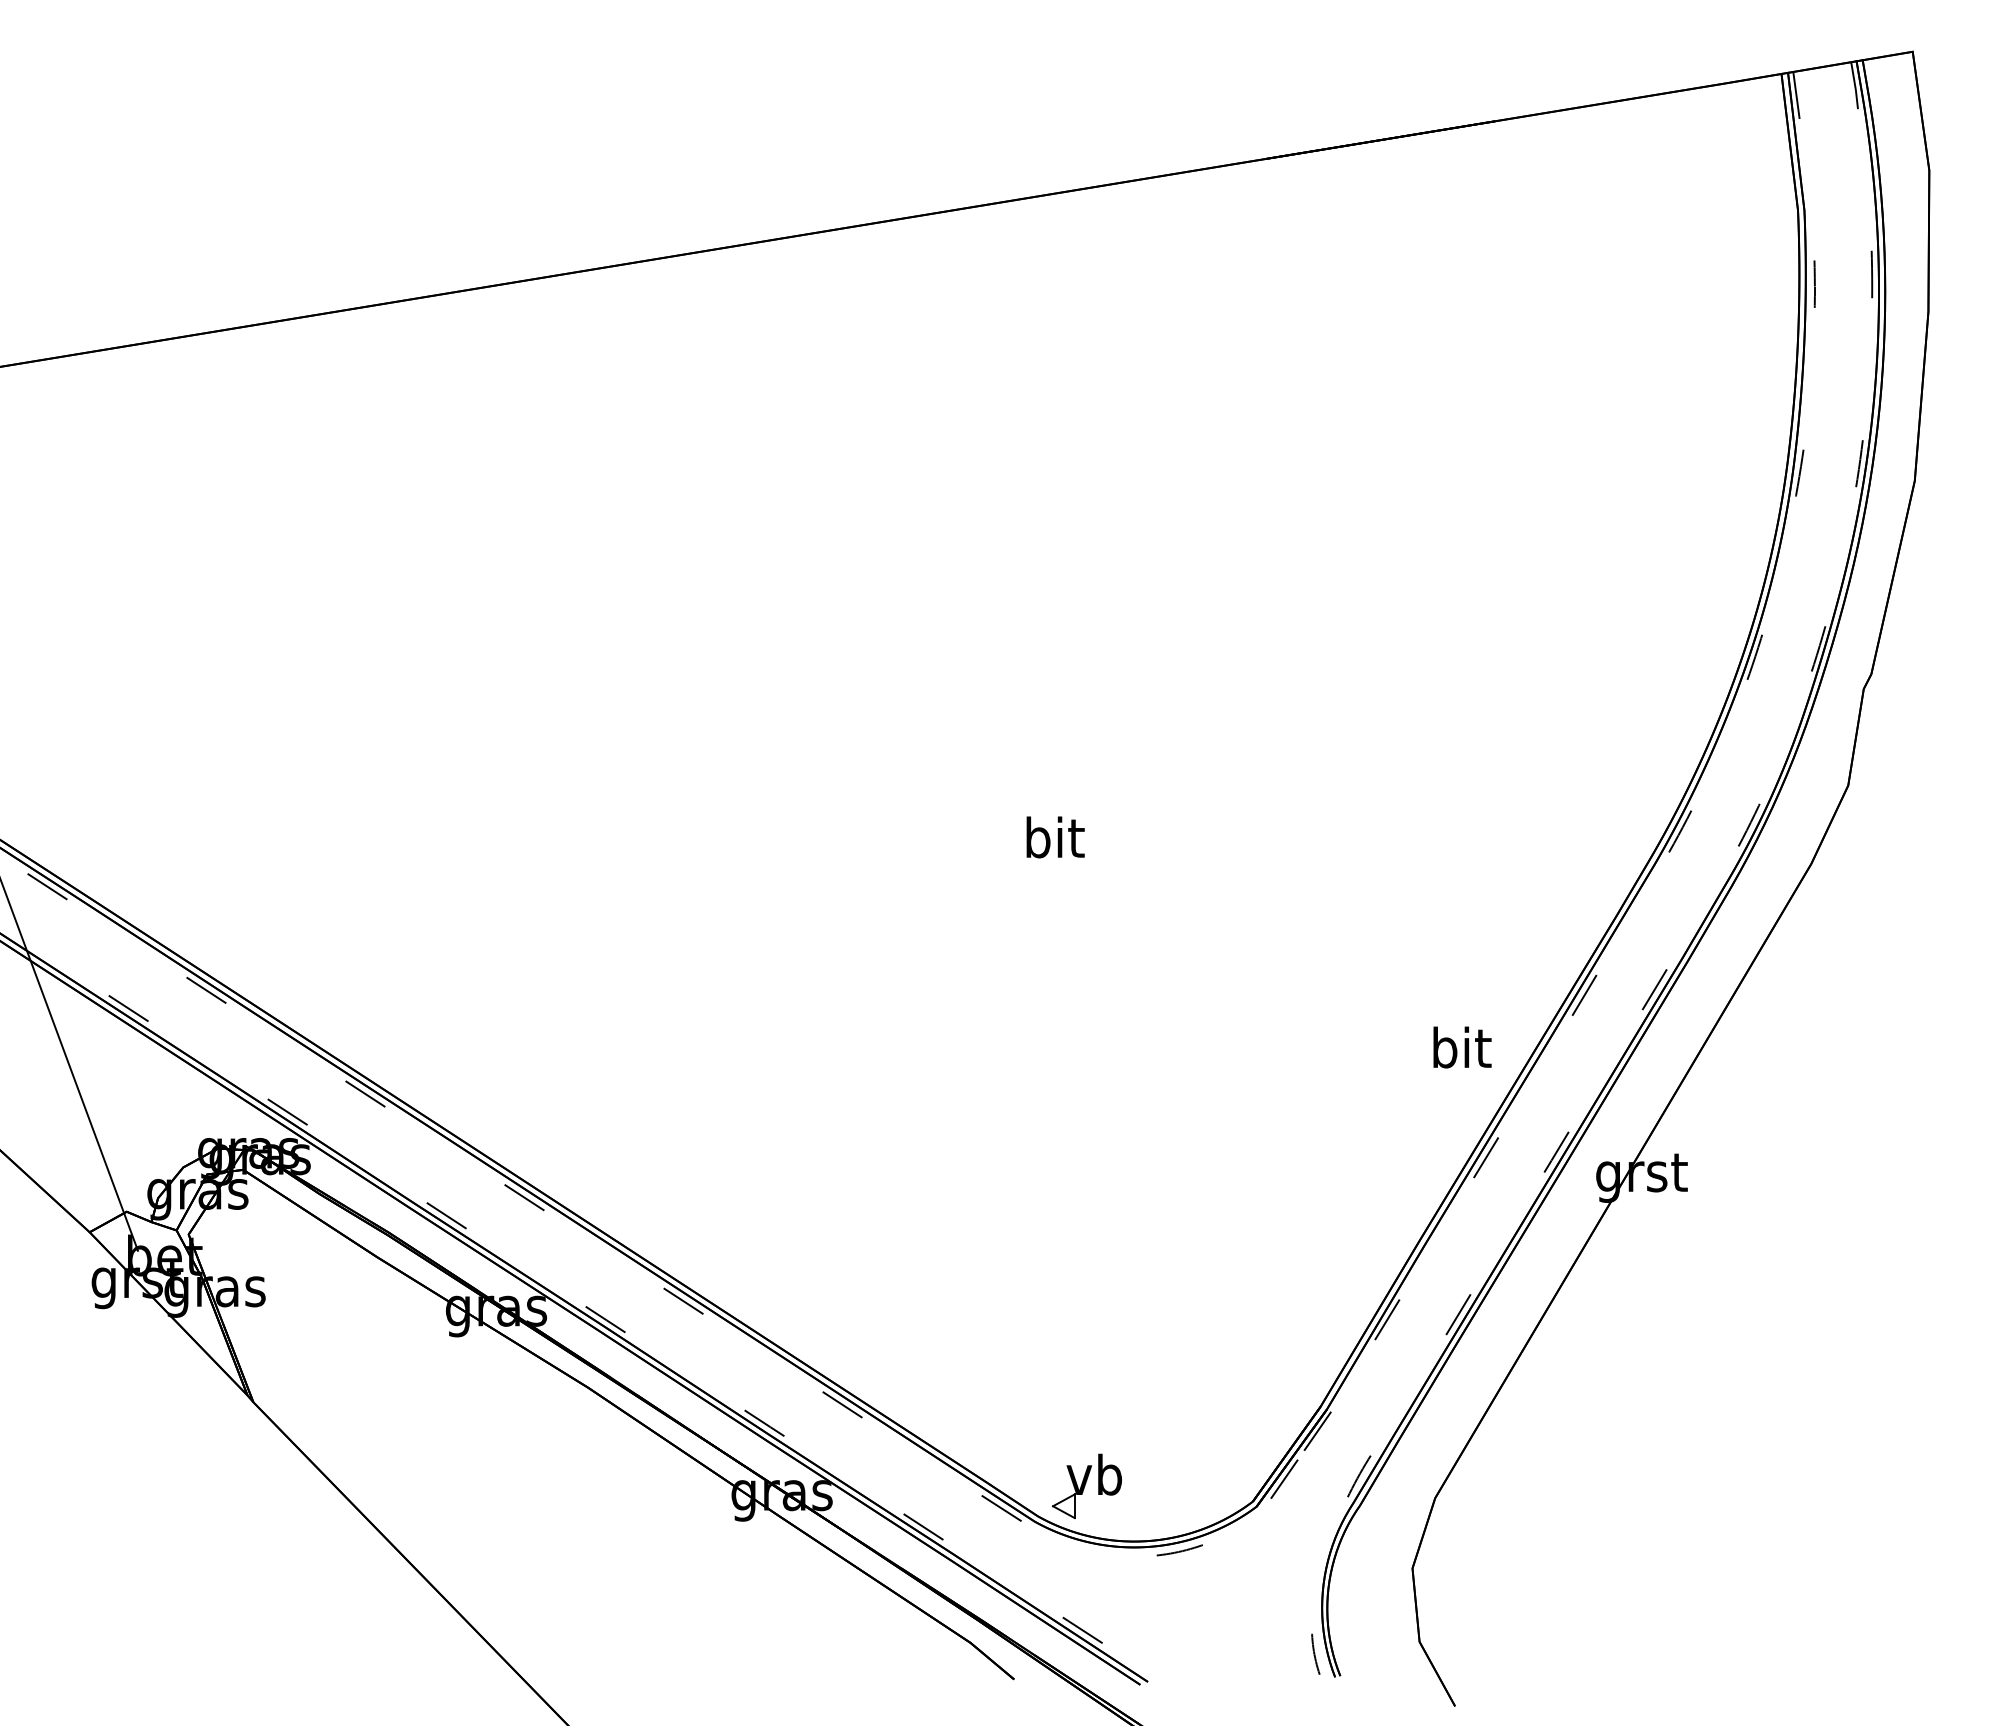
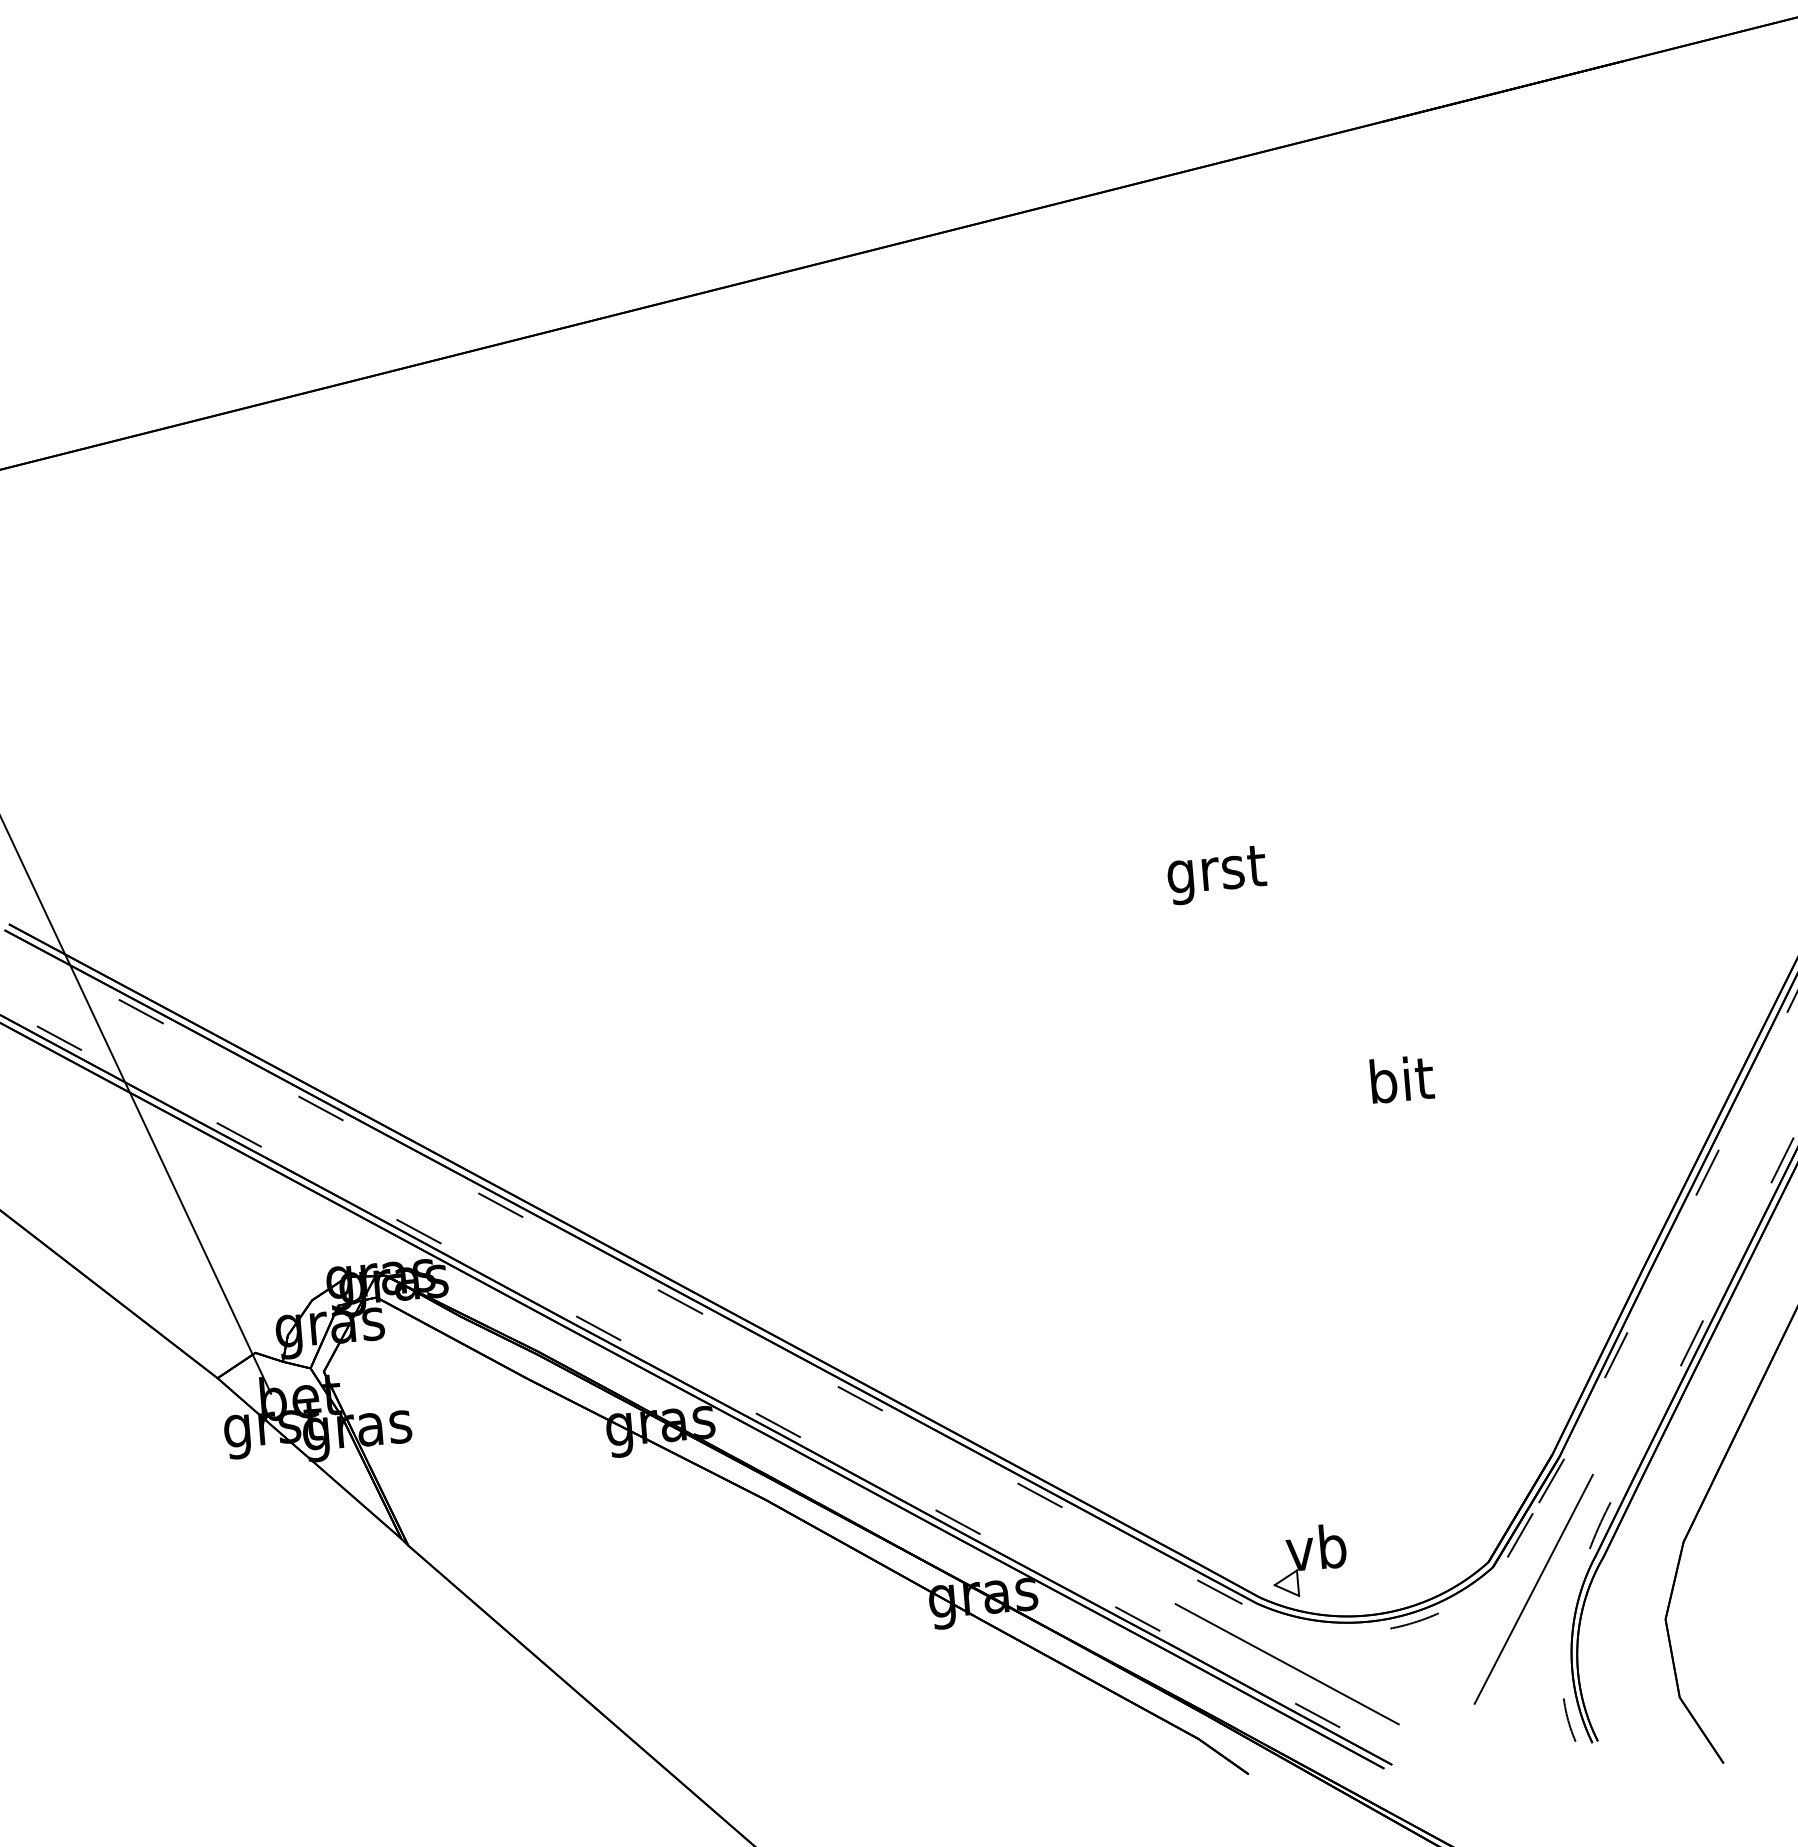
text: (1054, 842) -> (1216, 873), bit -> grst
text: (1462, 1047) -> (1402, 1079), moved
line: (1292, 1529) -> (1533, 1588), added
line: (1058, 1580) -> (1287, 1664), added

